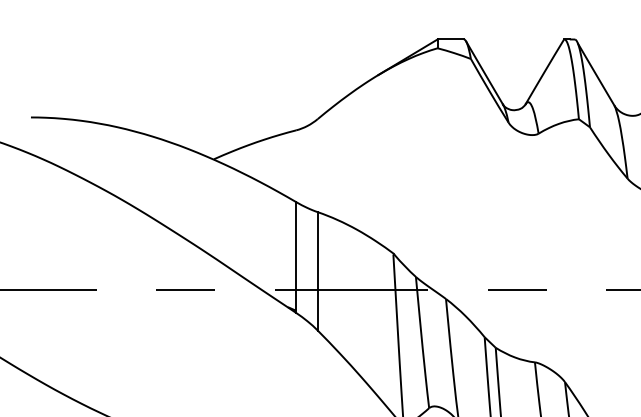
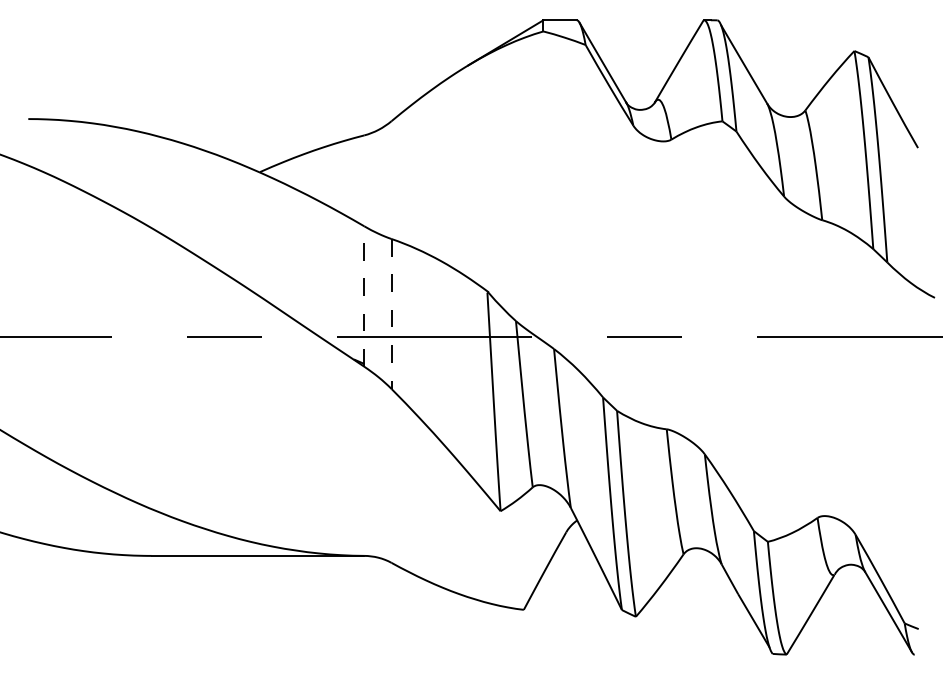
line: (296, 257) -> (364, 296), solid -> dashed
line: (317, 271) -> (391, 314), solid -> dashed

